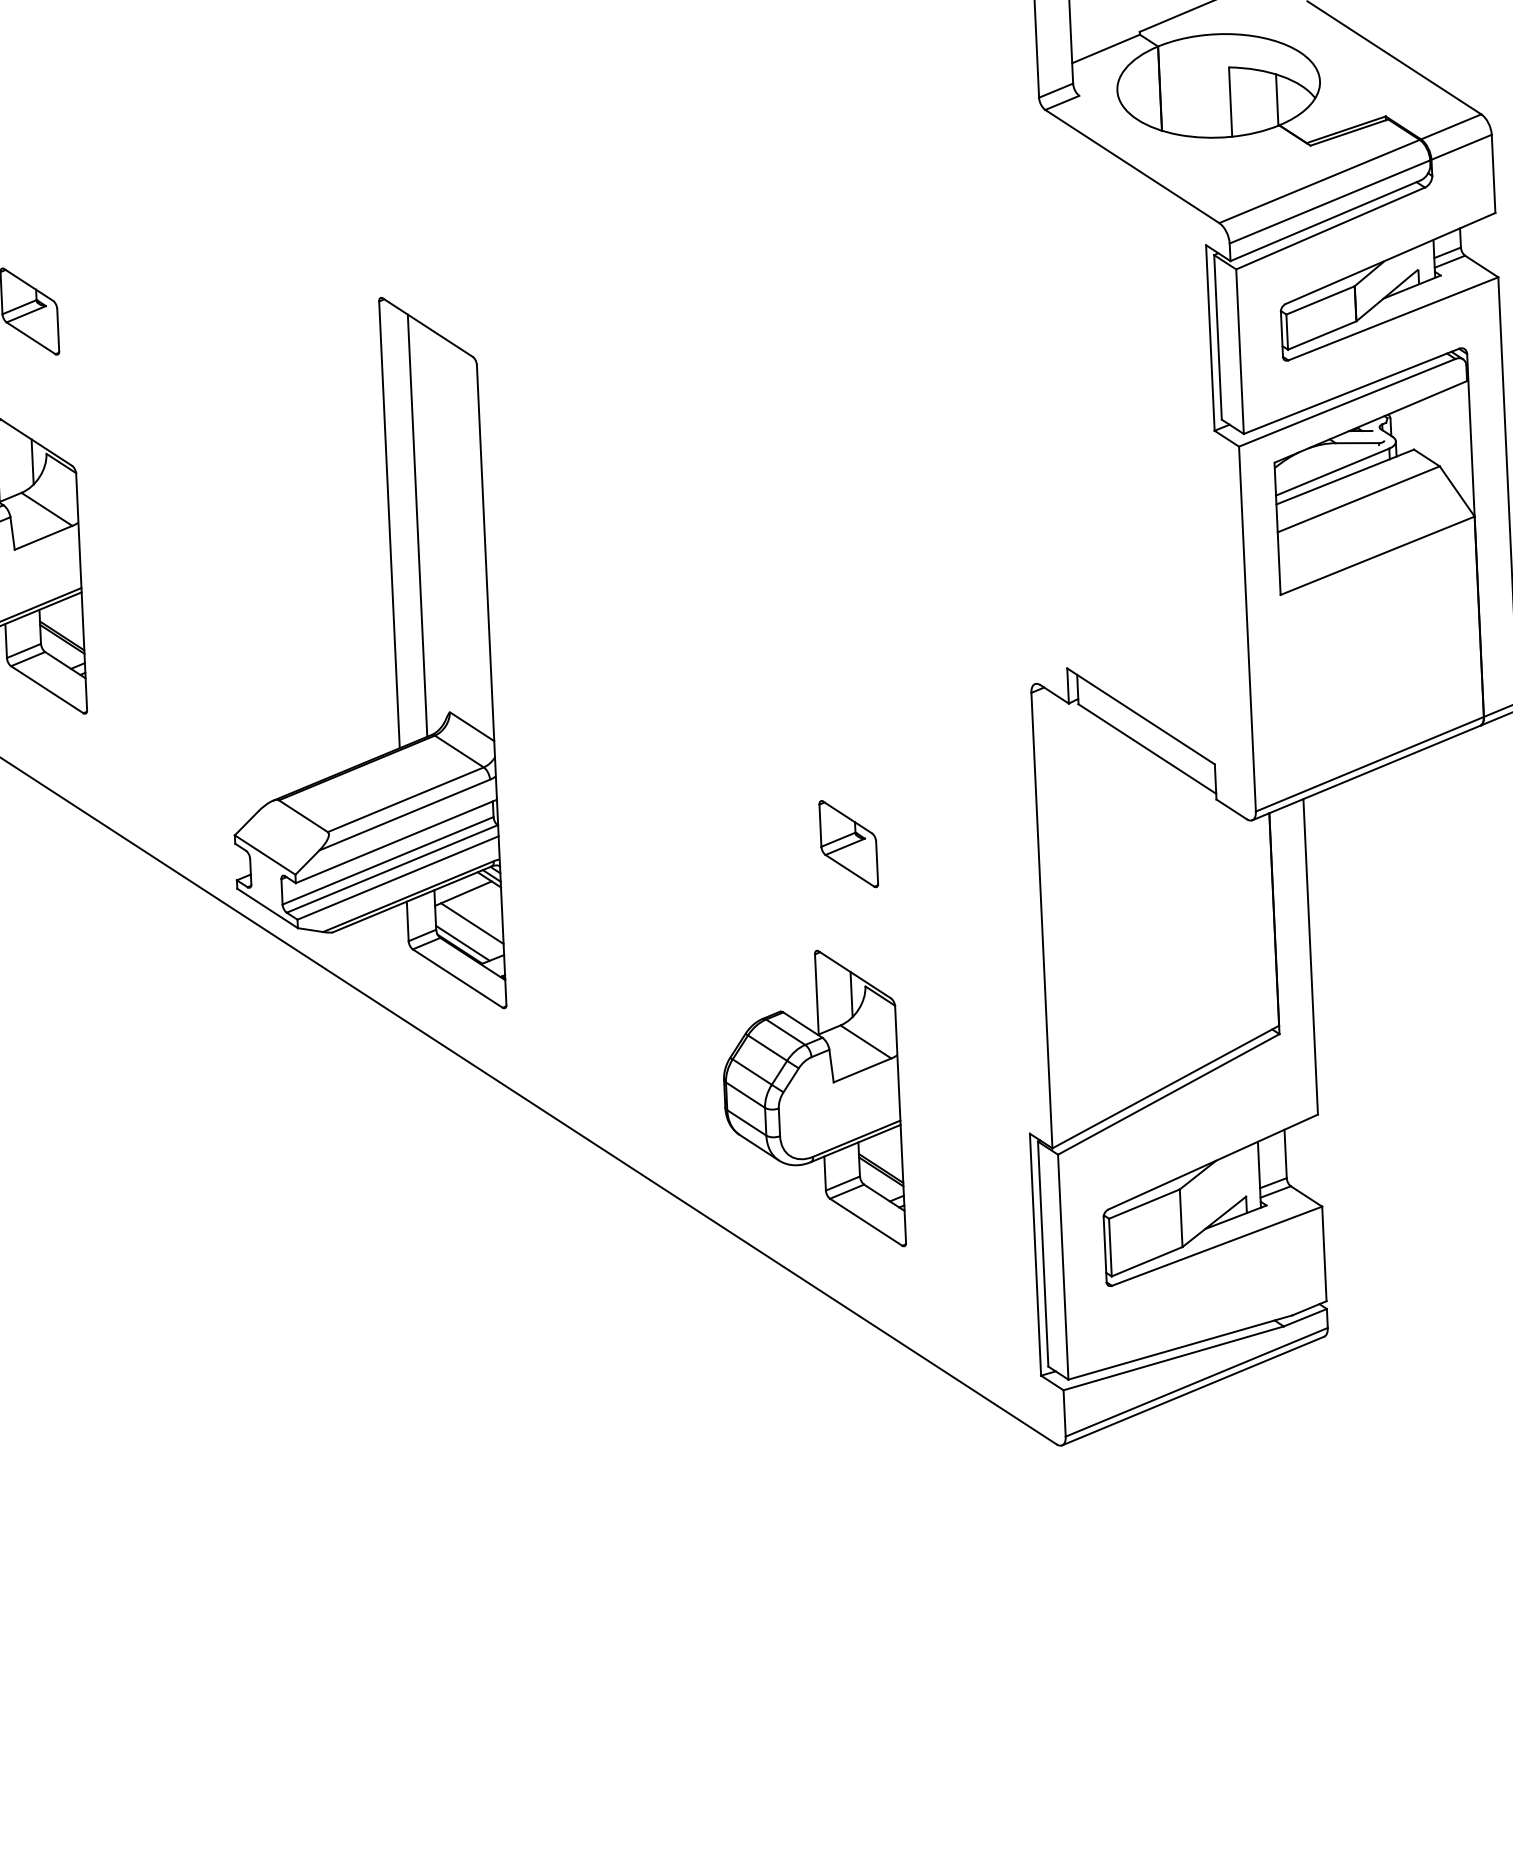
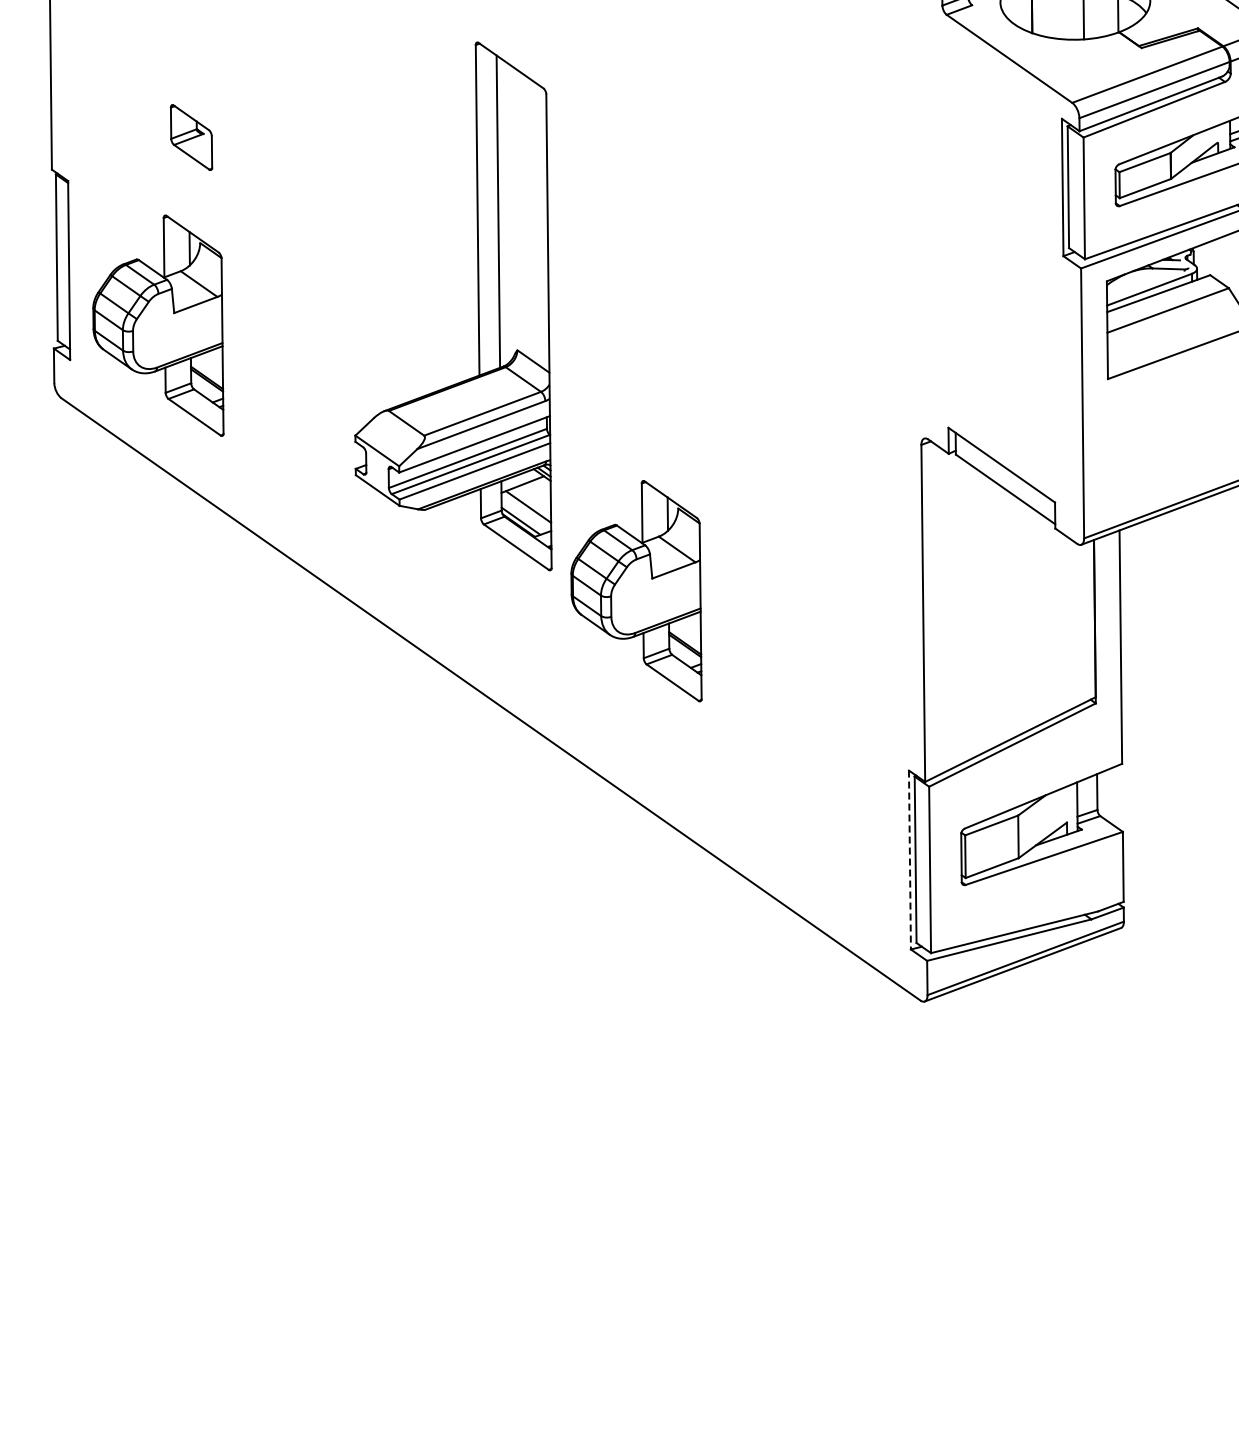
part: (393, 654) -> (477, 306), moved
part: (848, 843) -> (782, 551), removed
part: (812, 1100) -> (636, 591), moved
line: (1034, 1255) -> (909, 860), solid -> dashed

